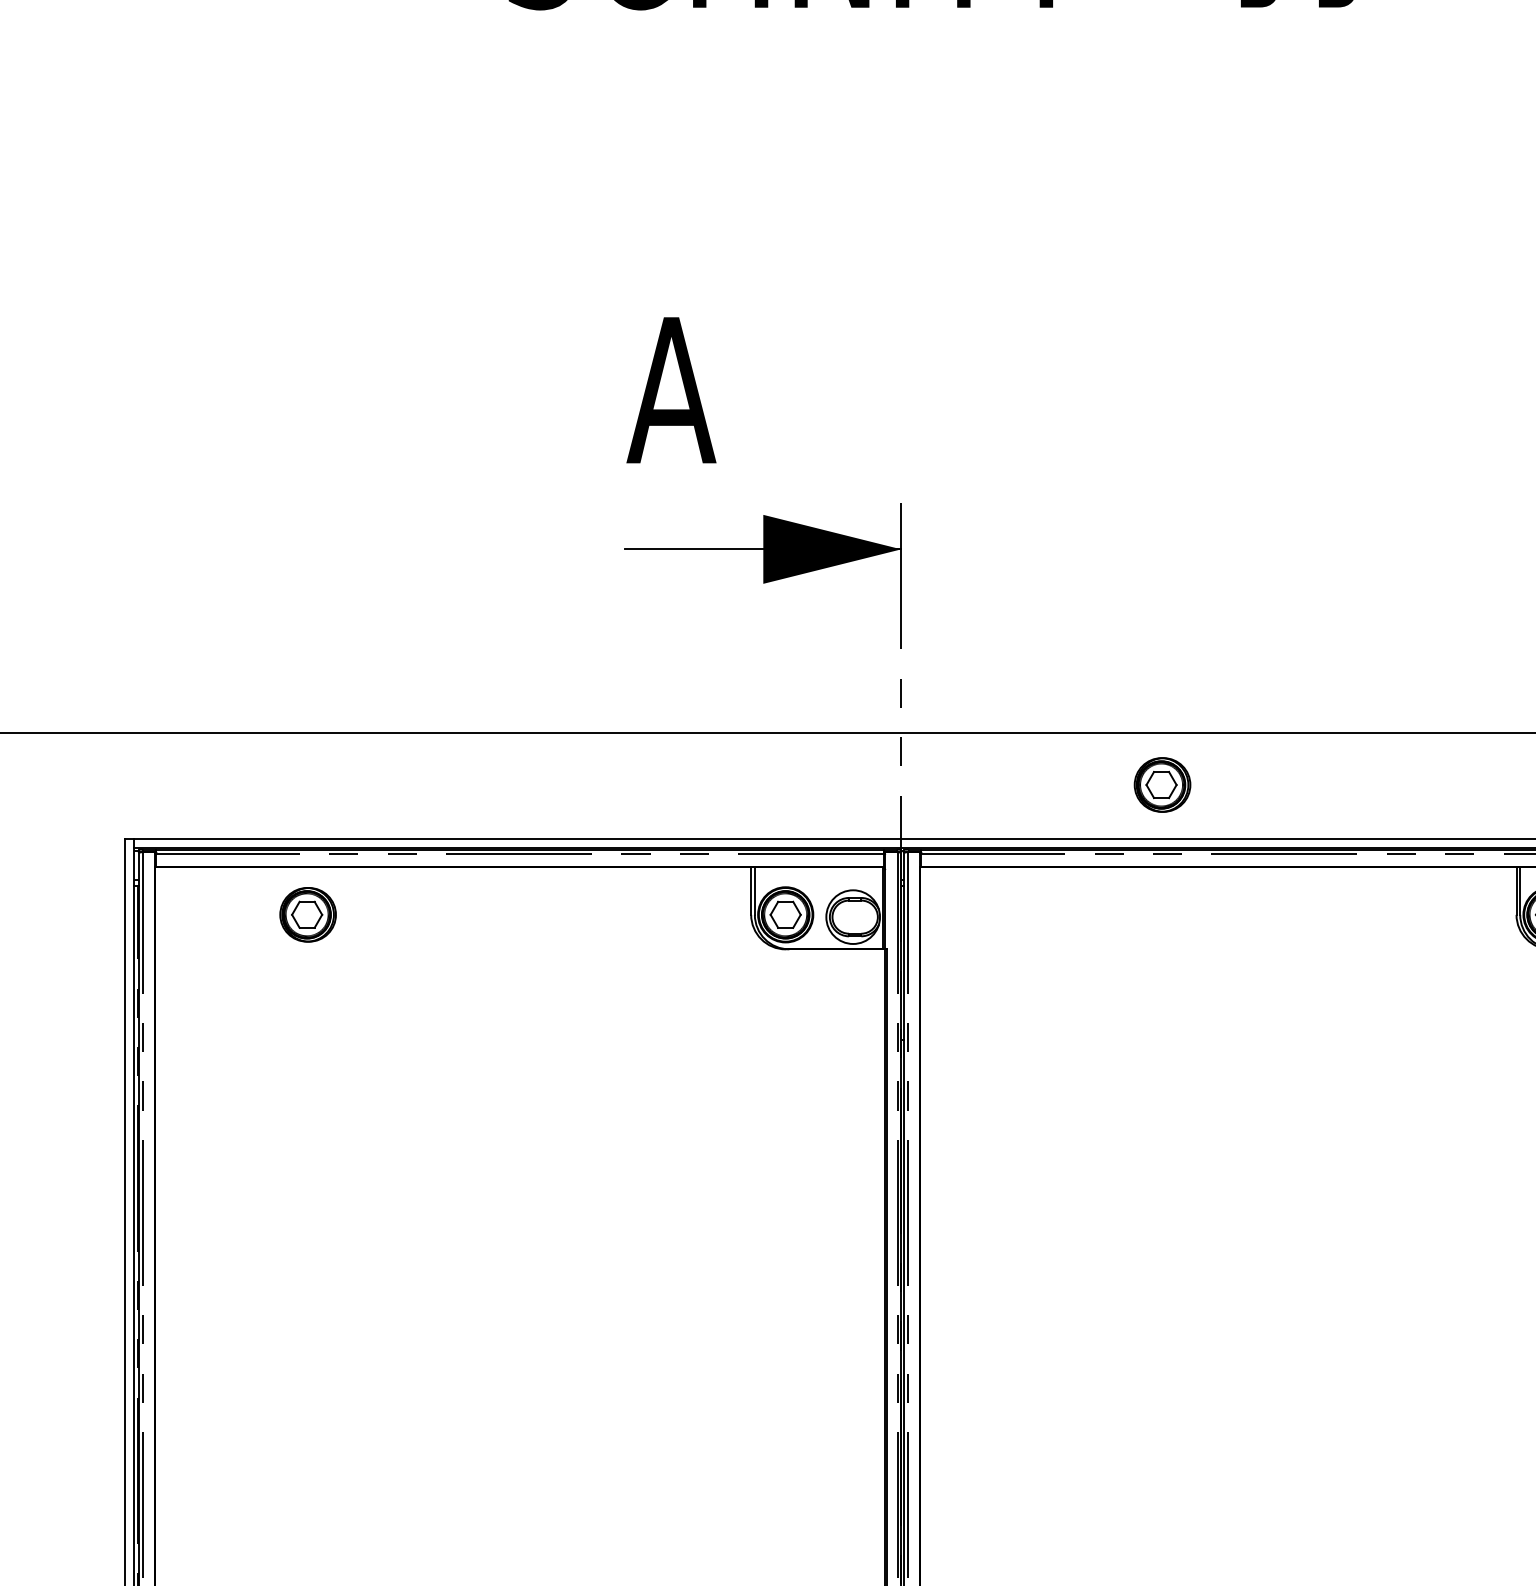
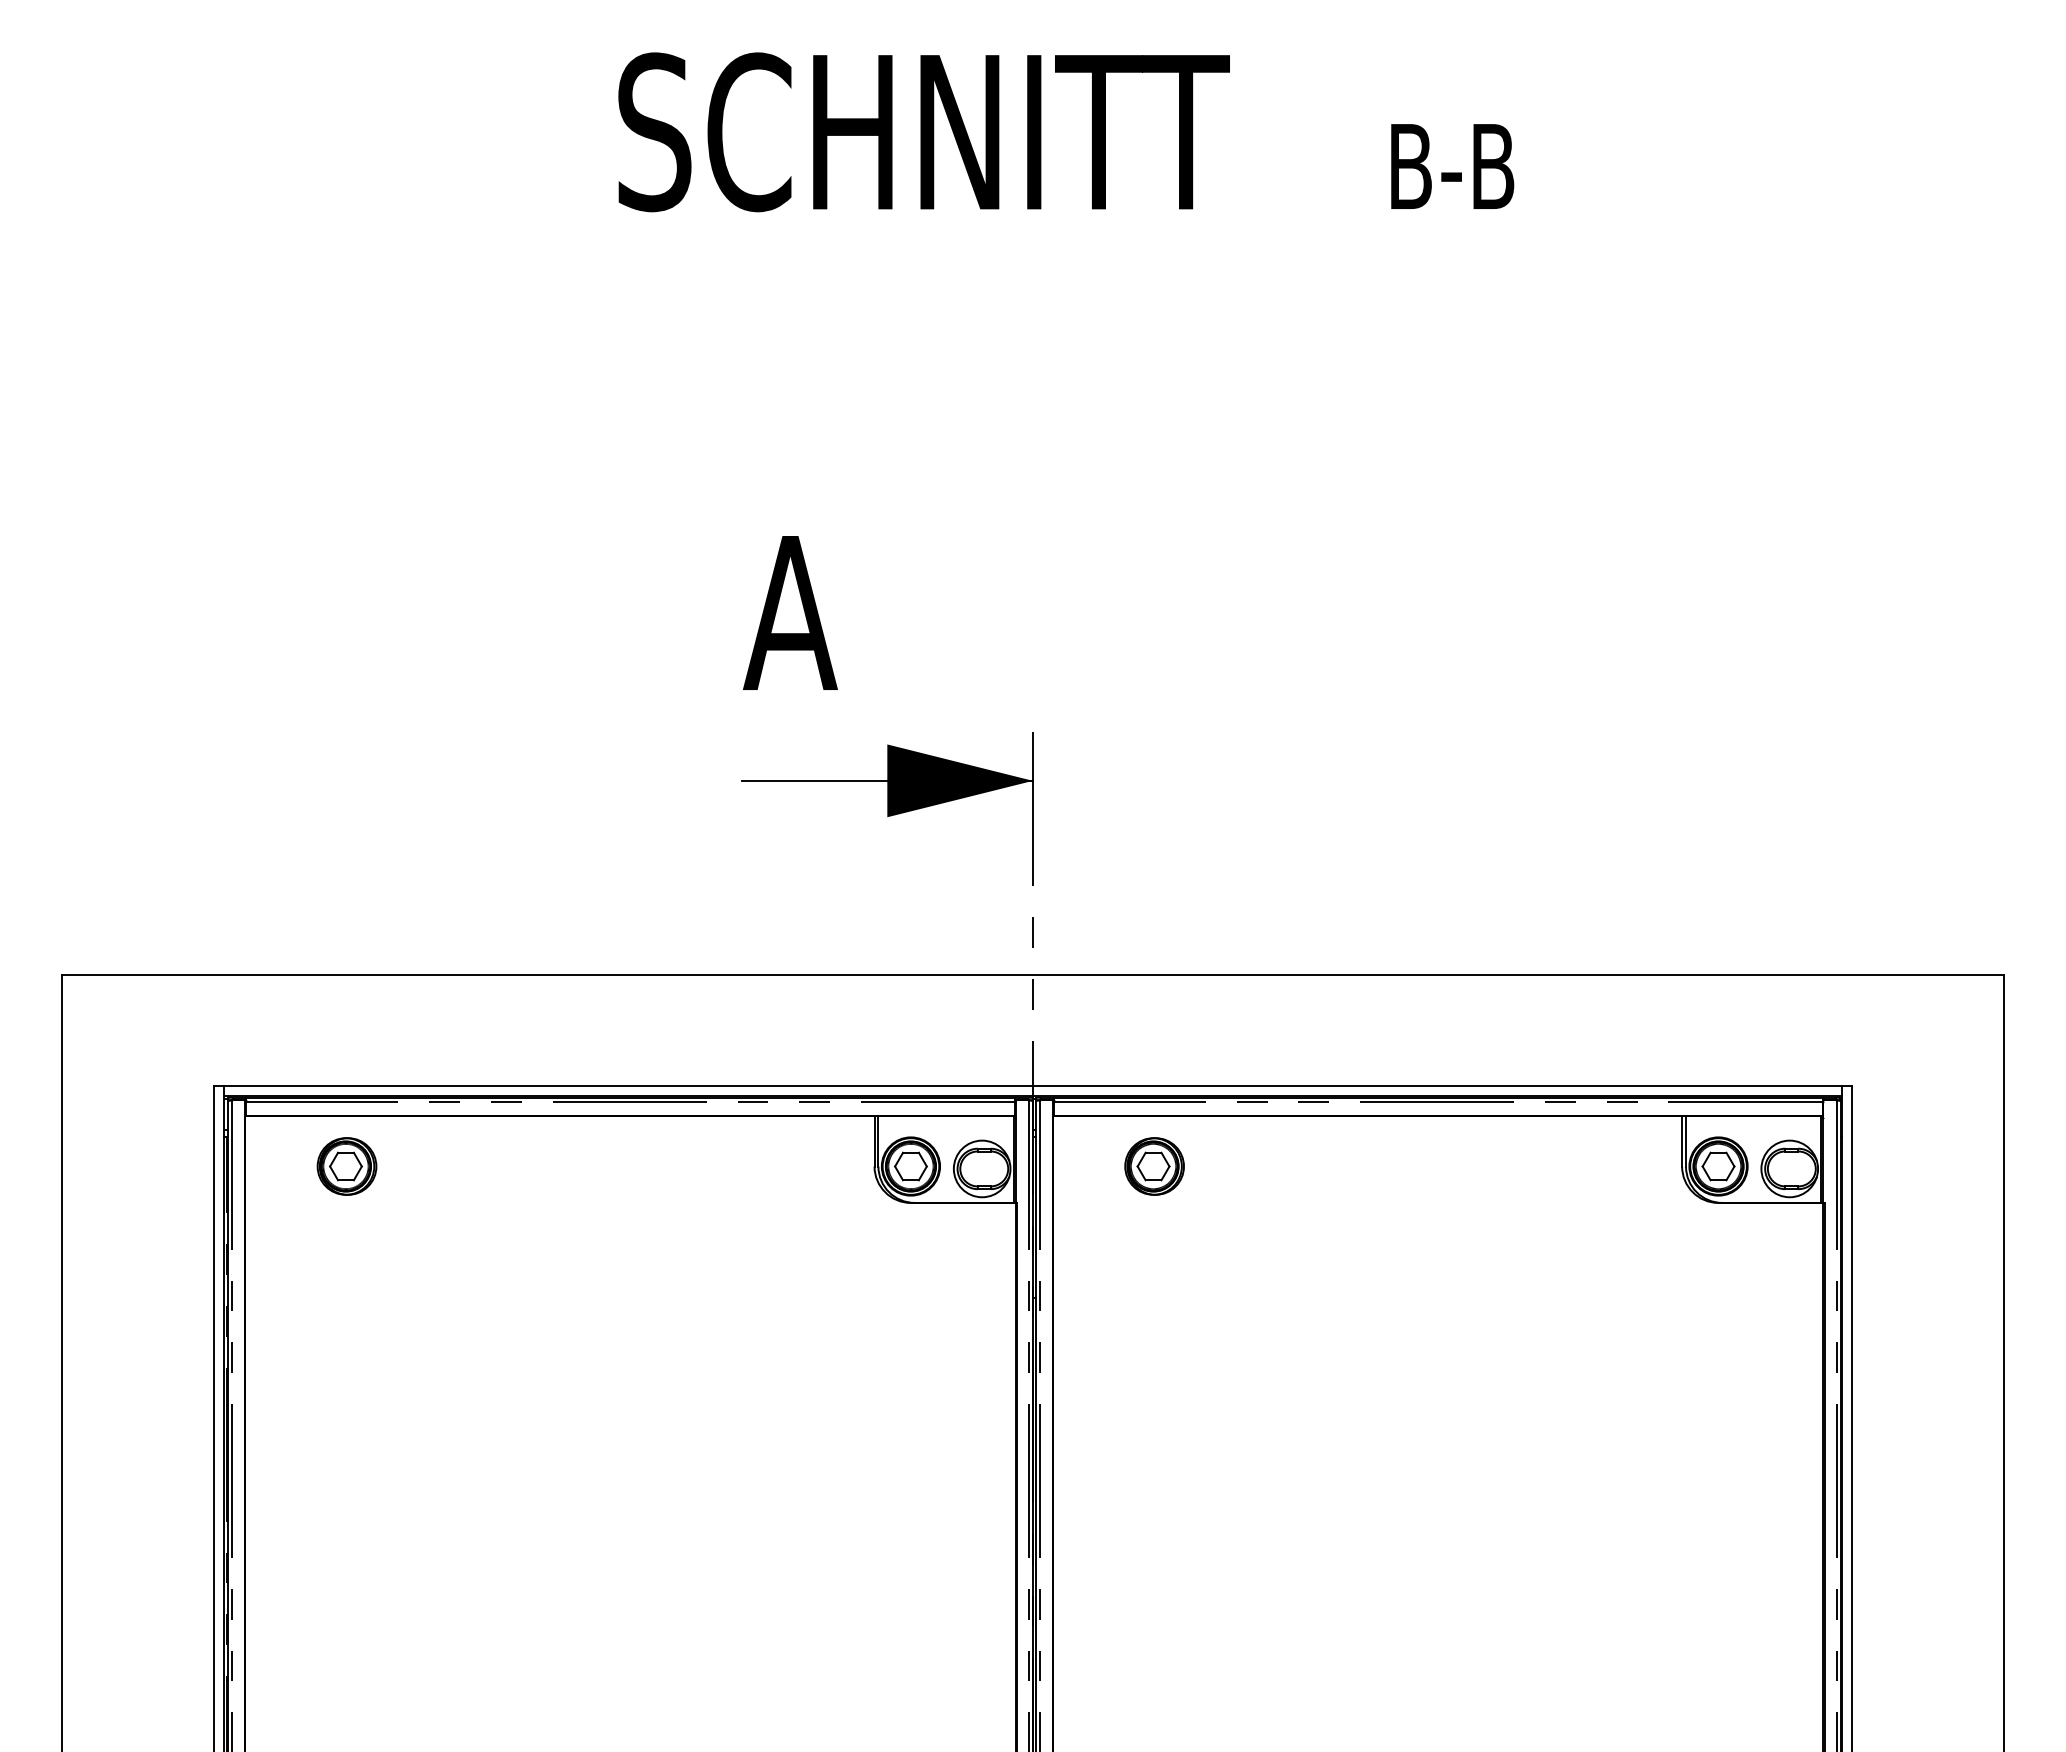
part: (1162, 784) -> (1154, 1166), moved
part: (307, 914) -> (346, 1166), moved

